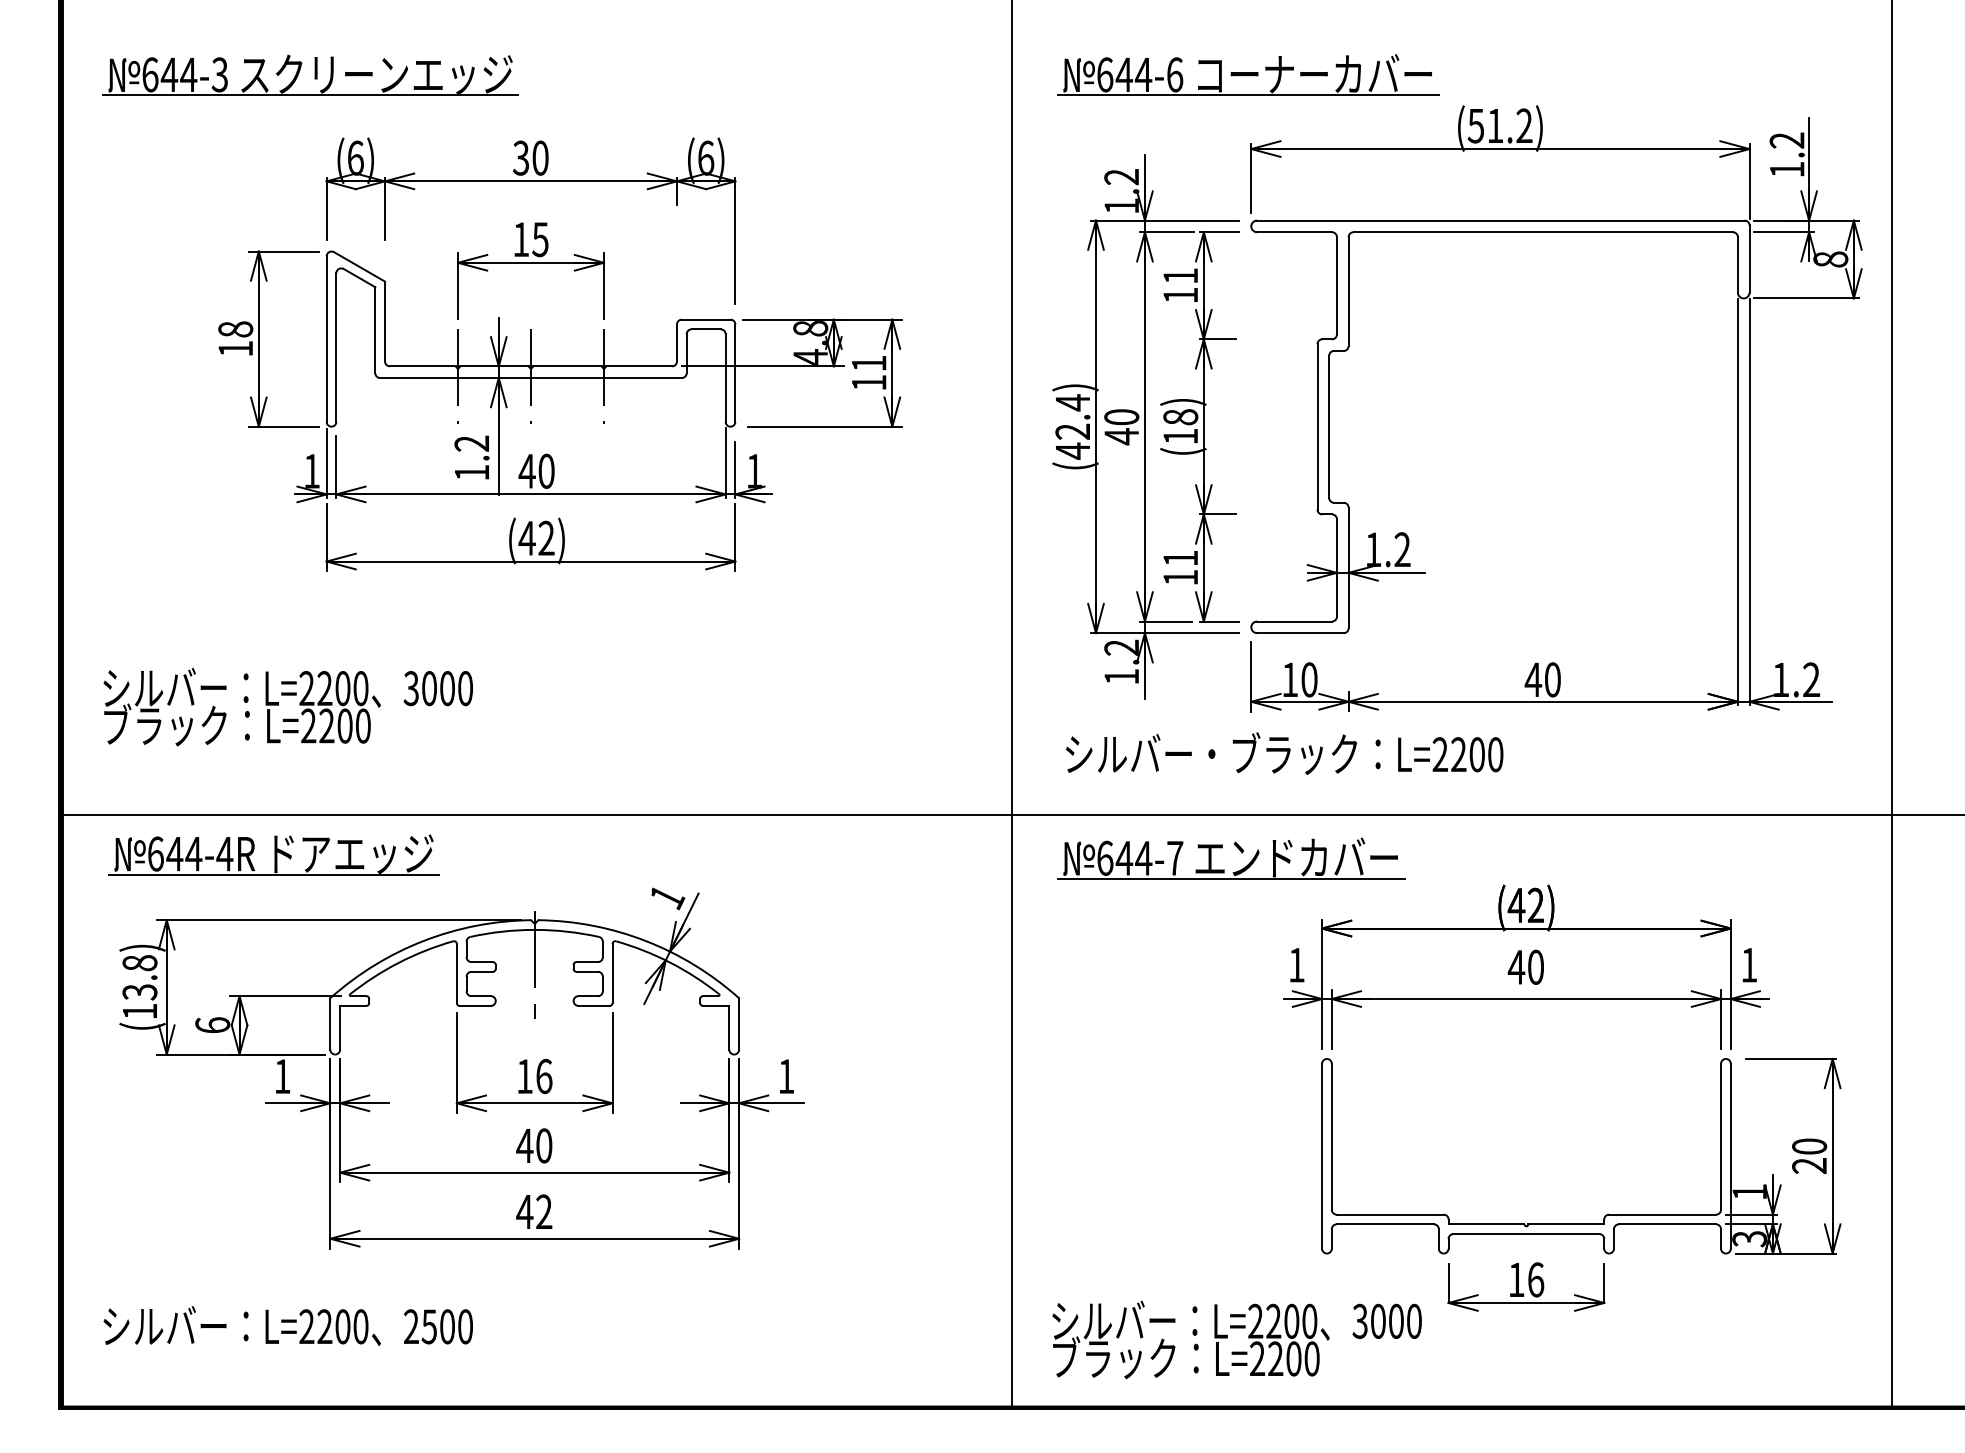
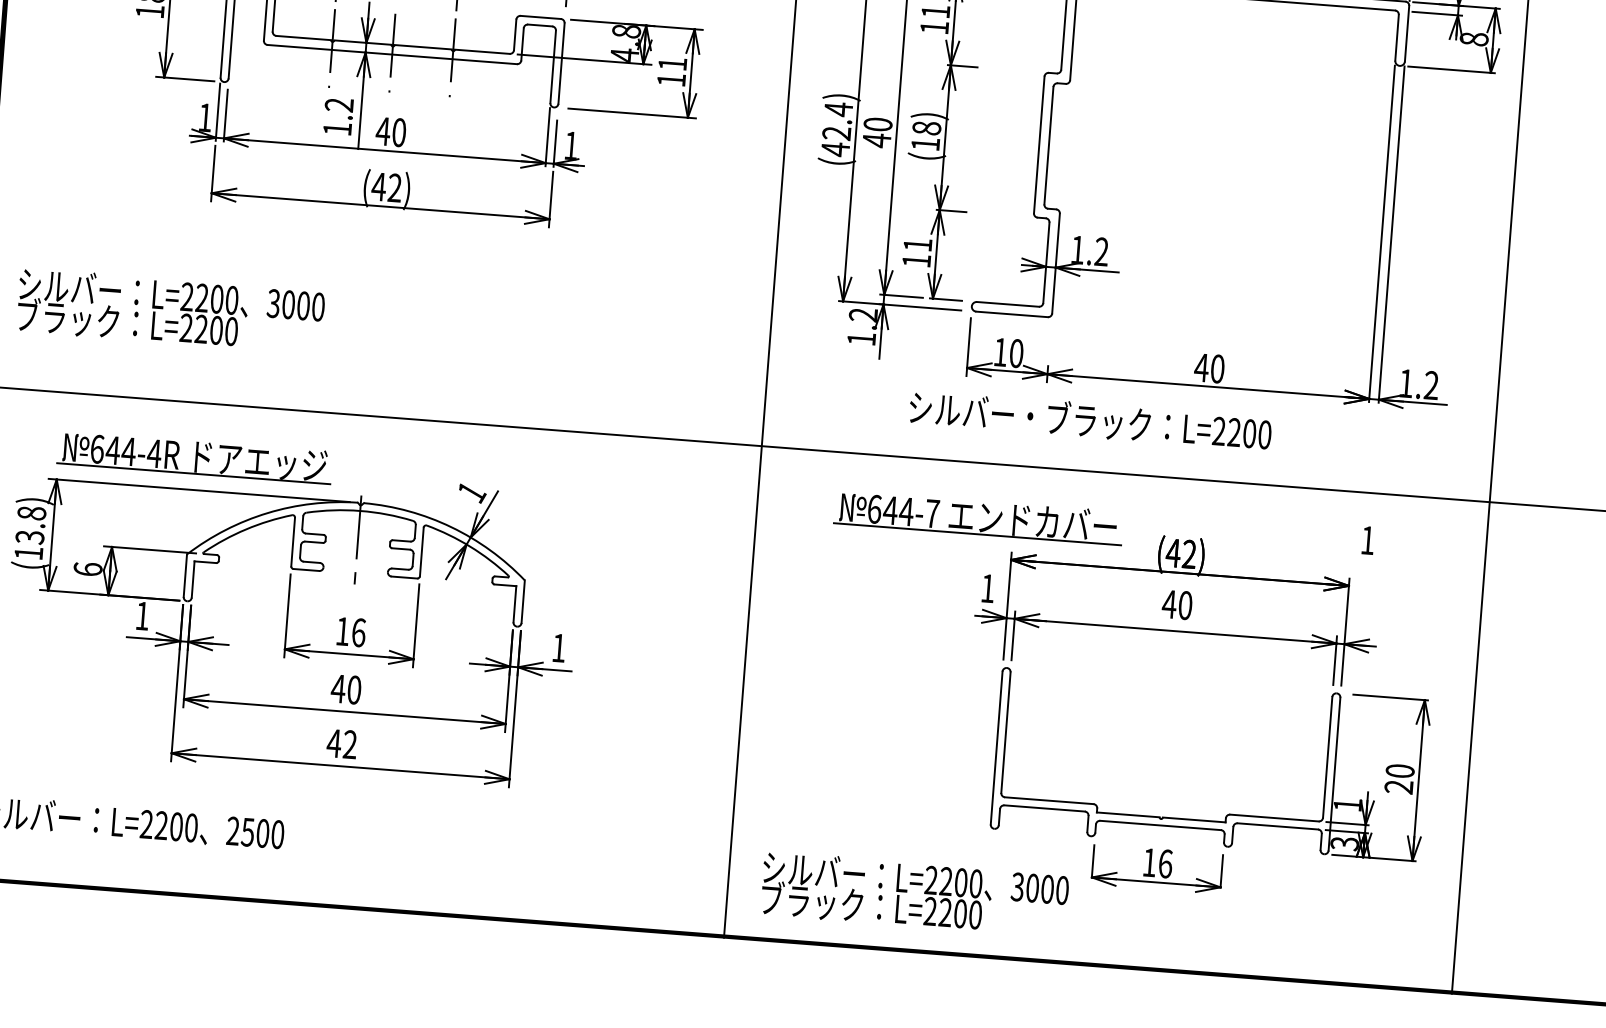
text: (1284, 753) -> (1090, 420), moved
part: (1241, 853) -> (987, 513), moved
part: (273, 854) -> (194, 457), moved
text: (1749, 965) -> (1368, 540), moved

